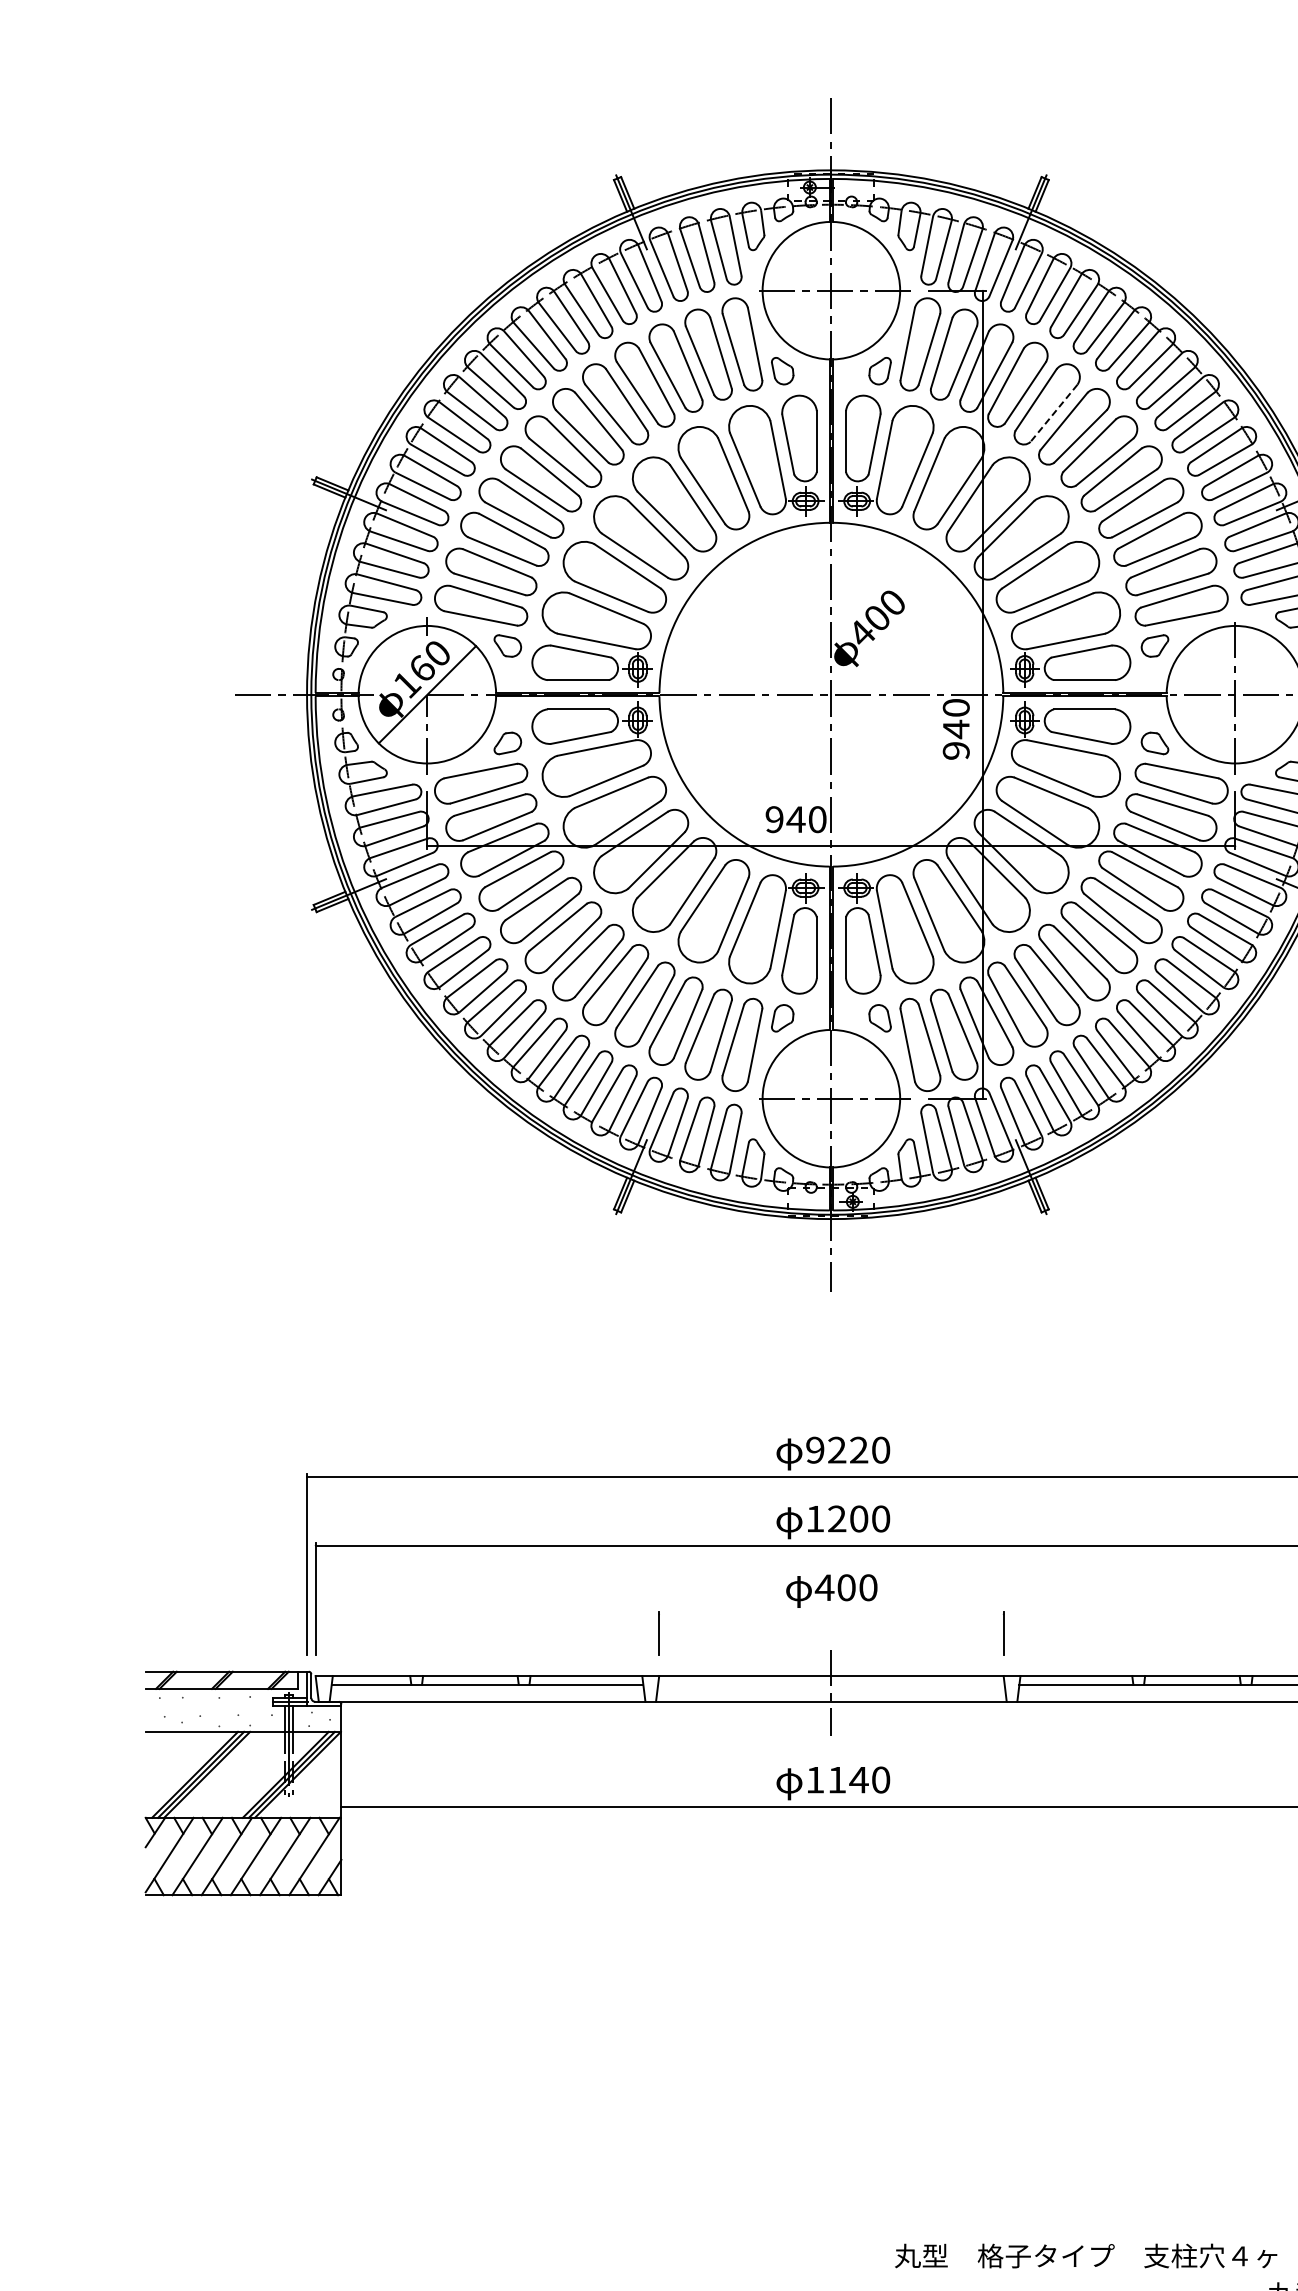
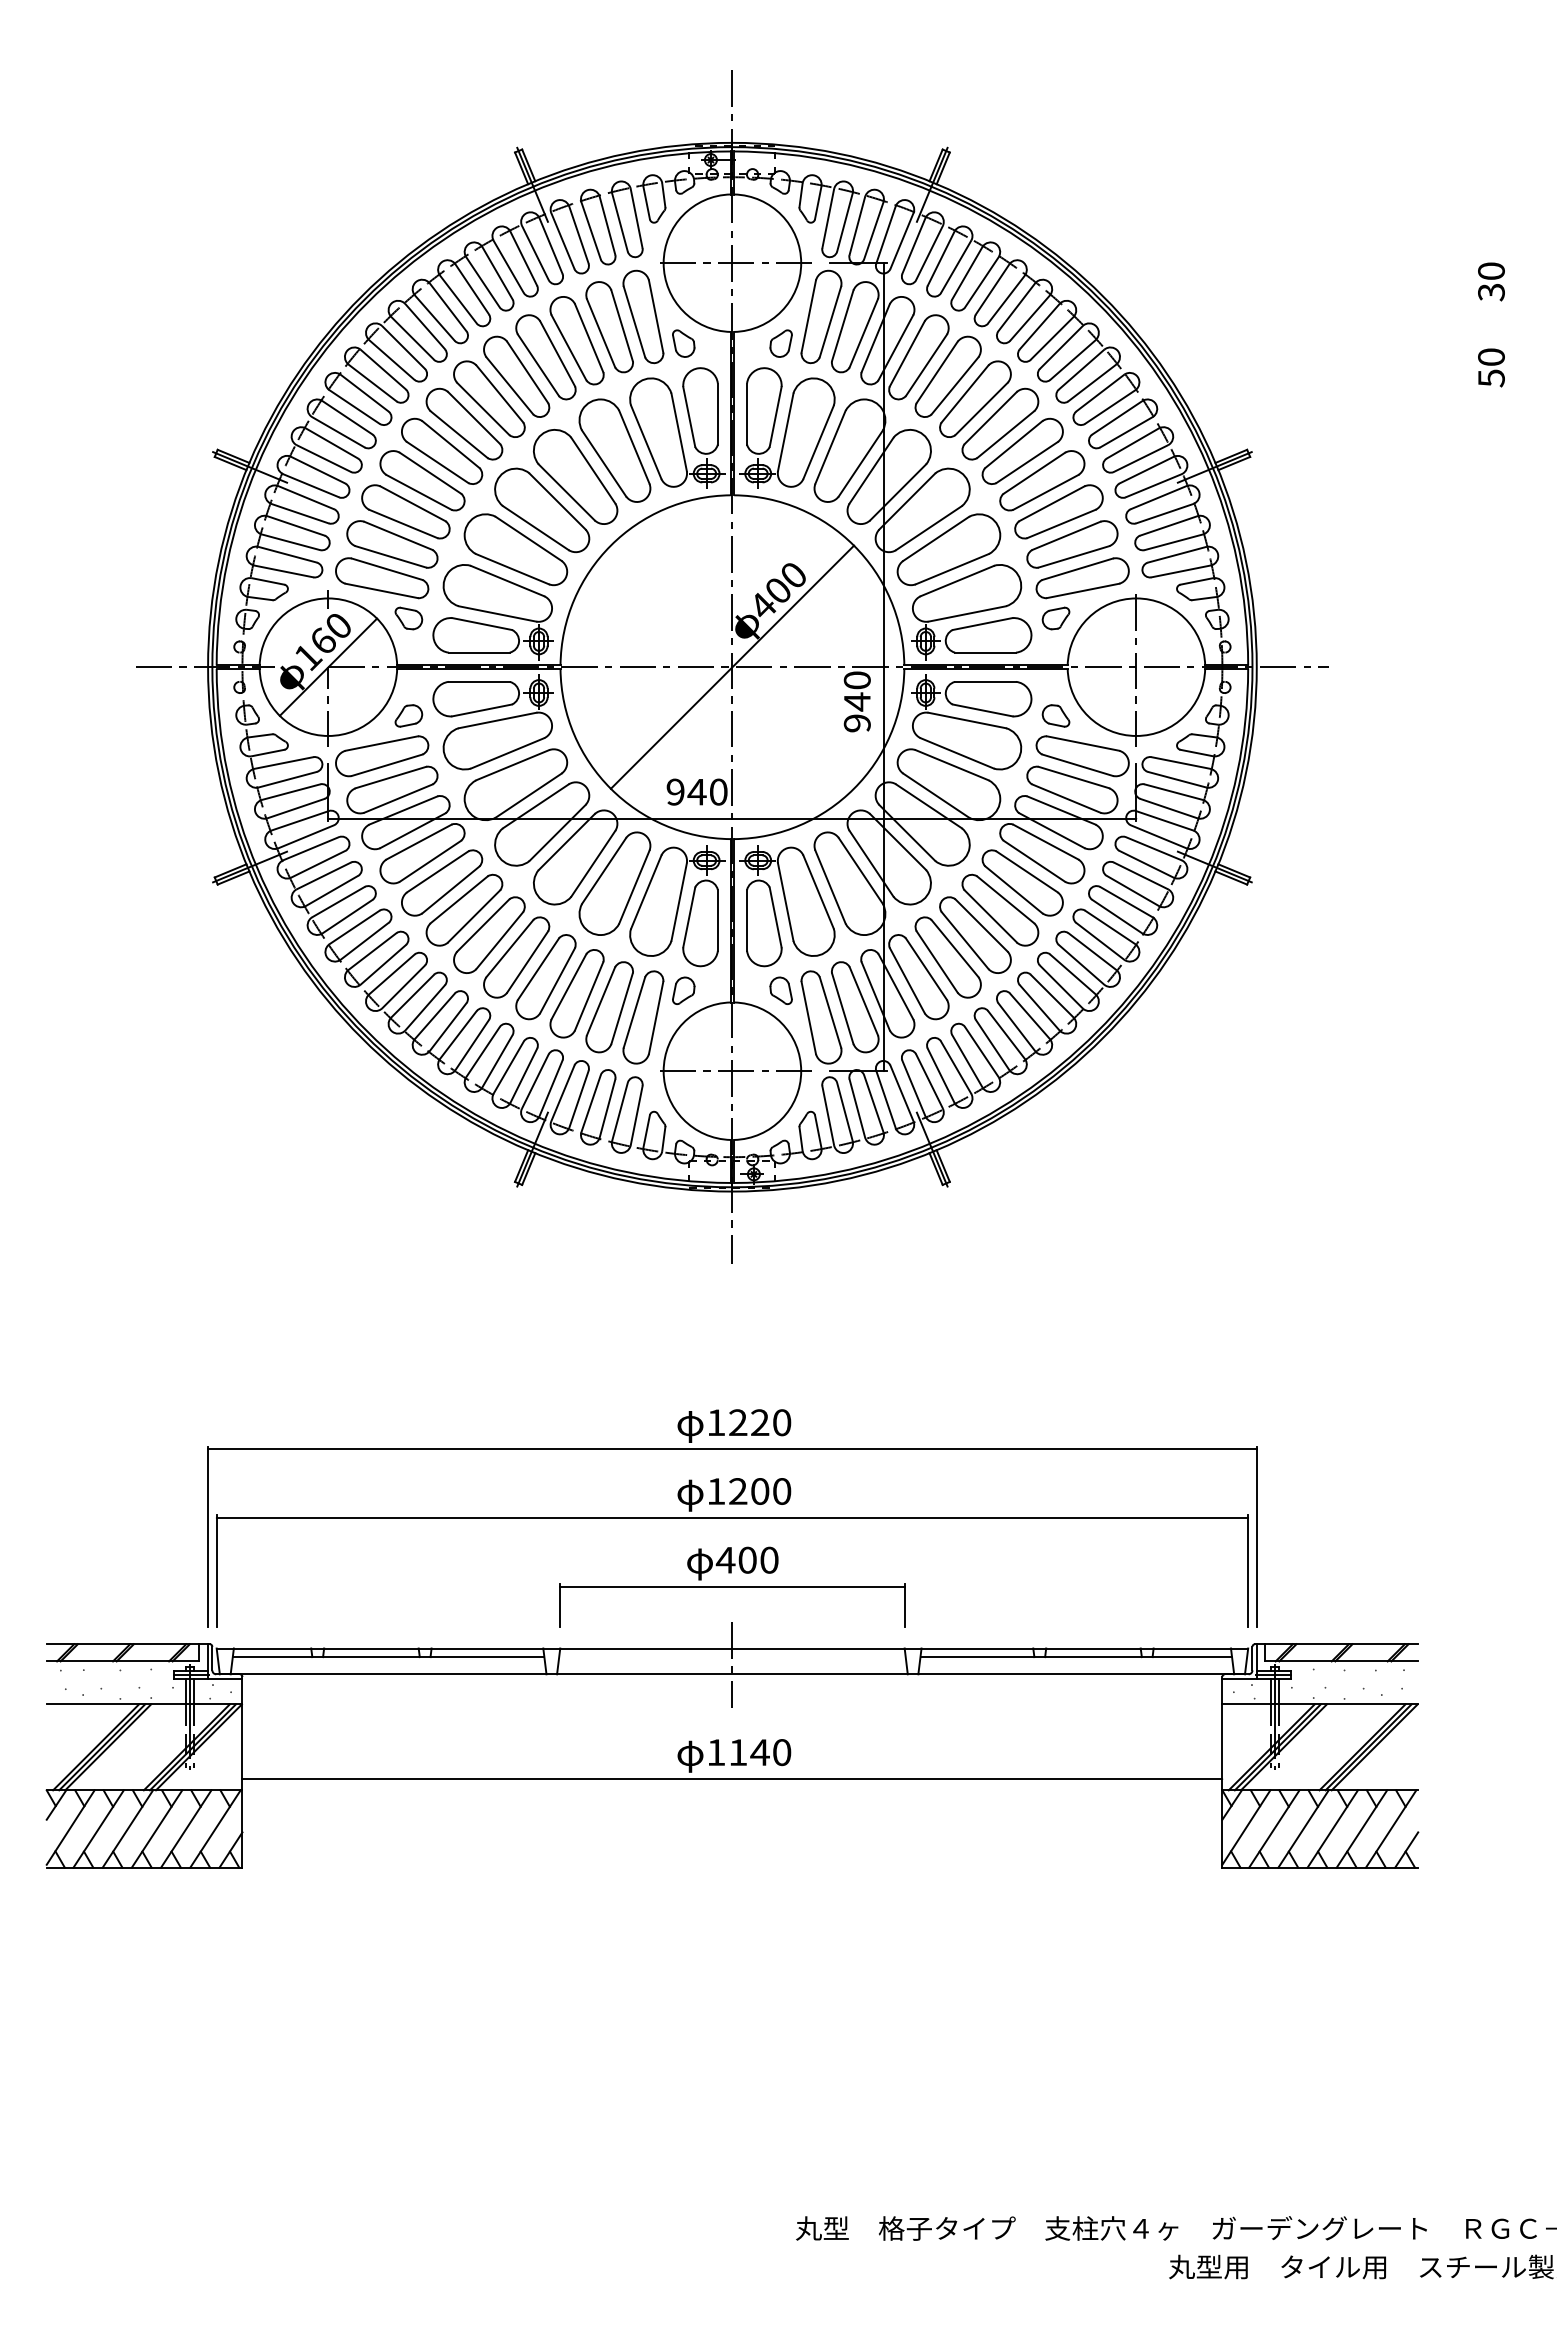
line: (1054, 413) -> (955, 385), dashed -> solid
line: (831, 694) -> (732, 666), added
text: (815, 1450) -> (716, 1422), 9220 -> 1220
line: (831, 1614) -> (732, 1586), added

